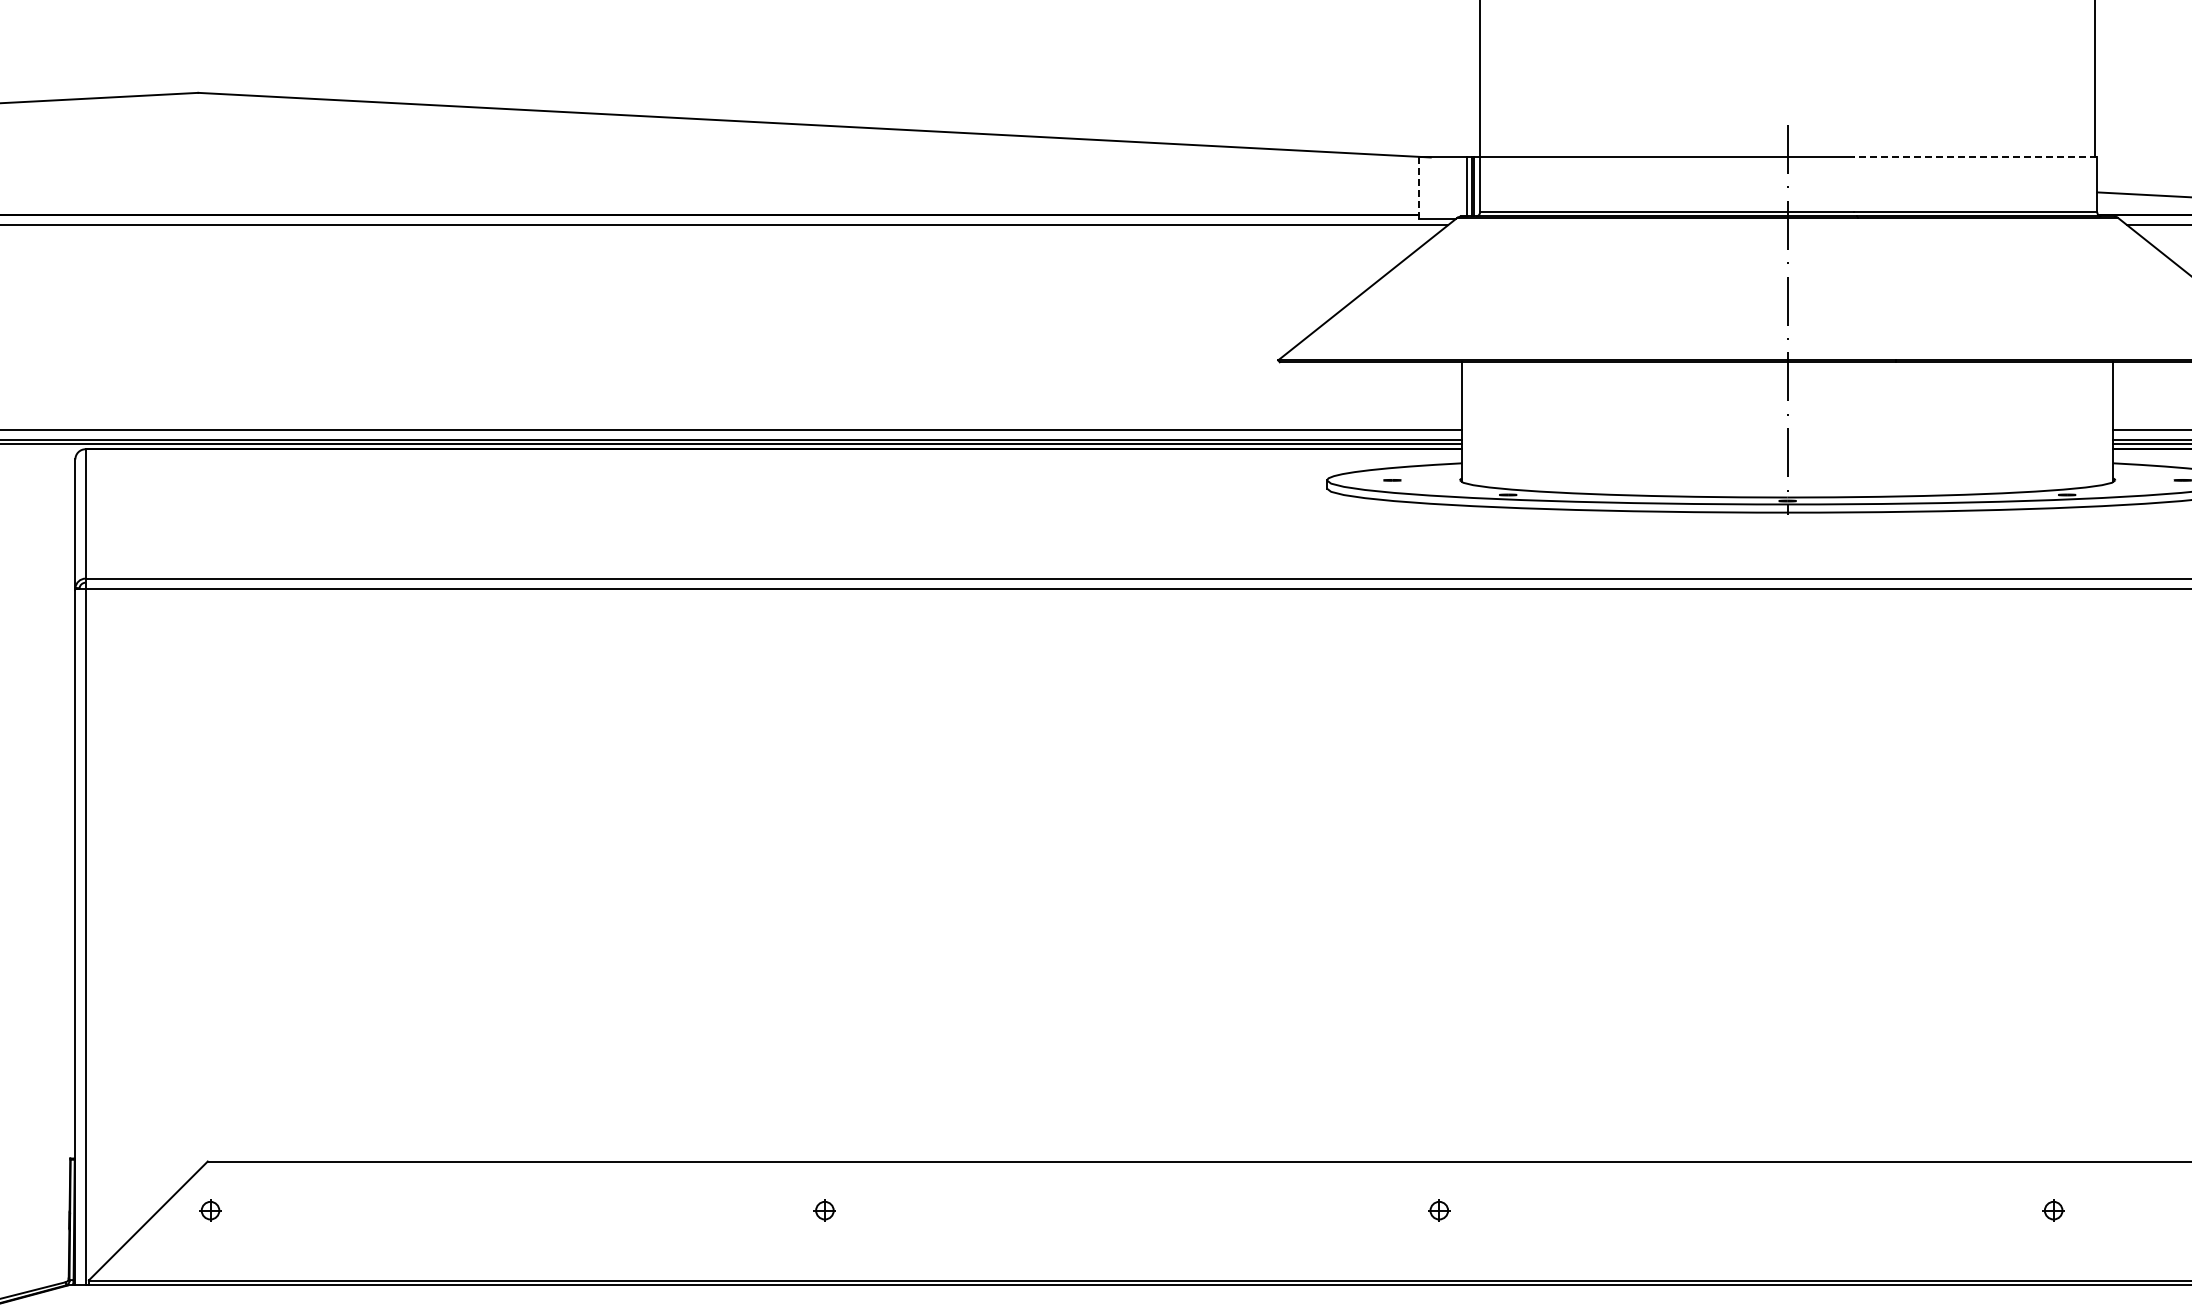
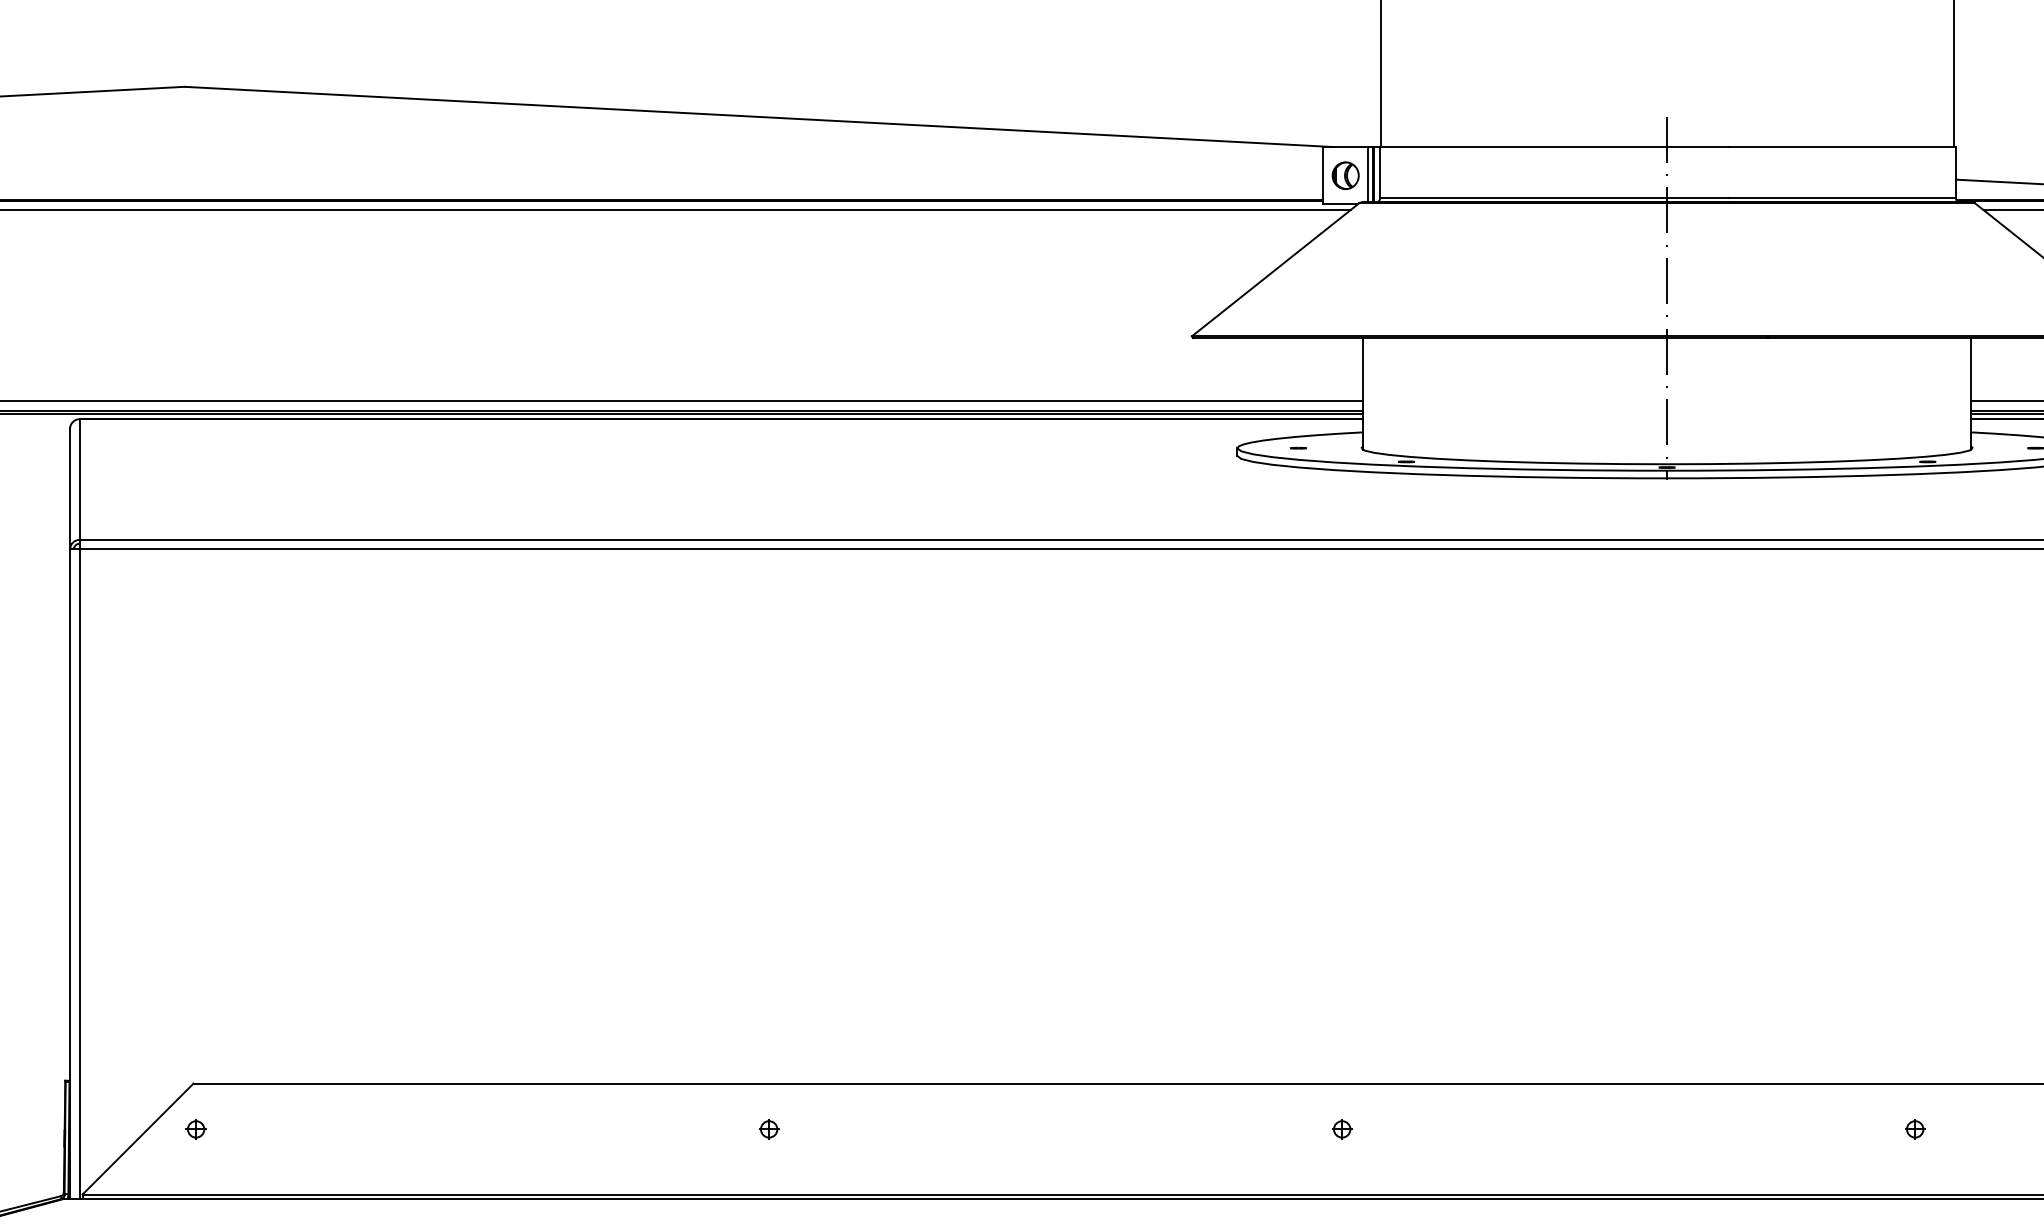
line: (1975, 157) -> (1842, 147), dashed -> solid
line: (1419, 188) -> (1323, 176), dashed -> solid
part: (1442, 188) -> (1345, 176), added

